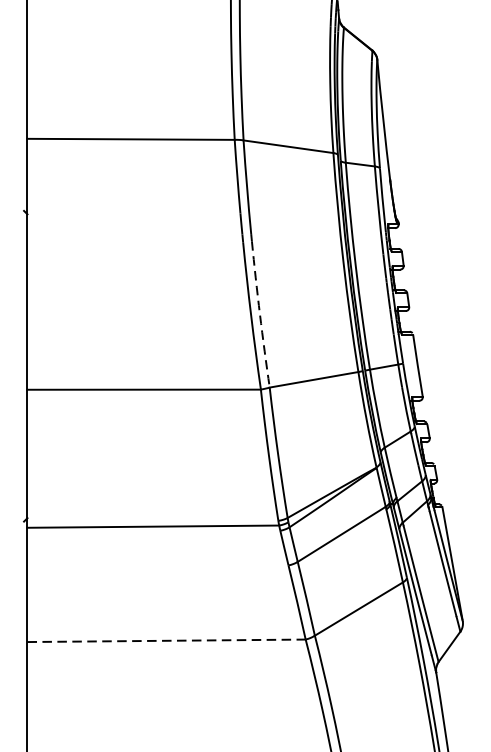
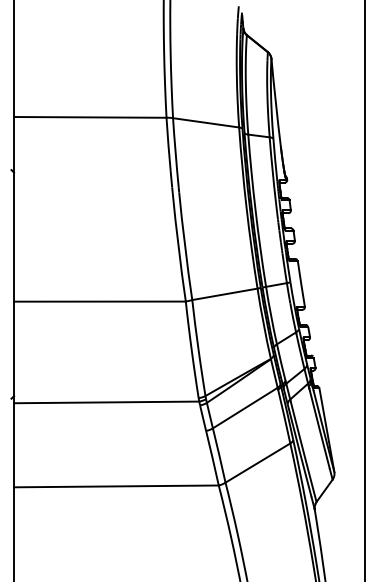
arc: (260, 314) -> (185, 246), dashed -> solid
line: (166, 640) -> (116, 486), dashed -> solid

